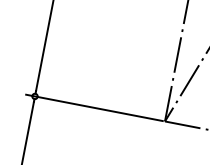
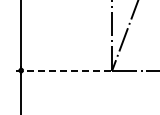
line: (93, 107) -> (62, 70), solid -> dashed

